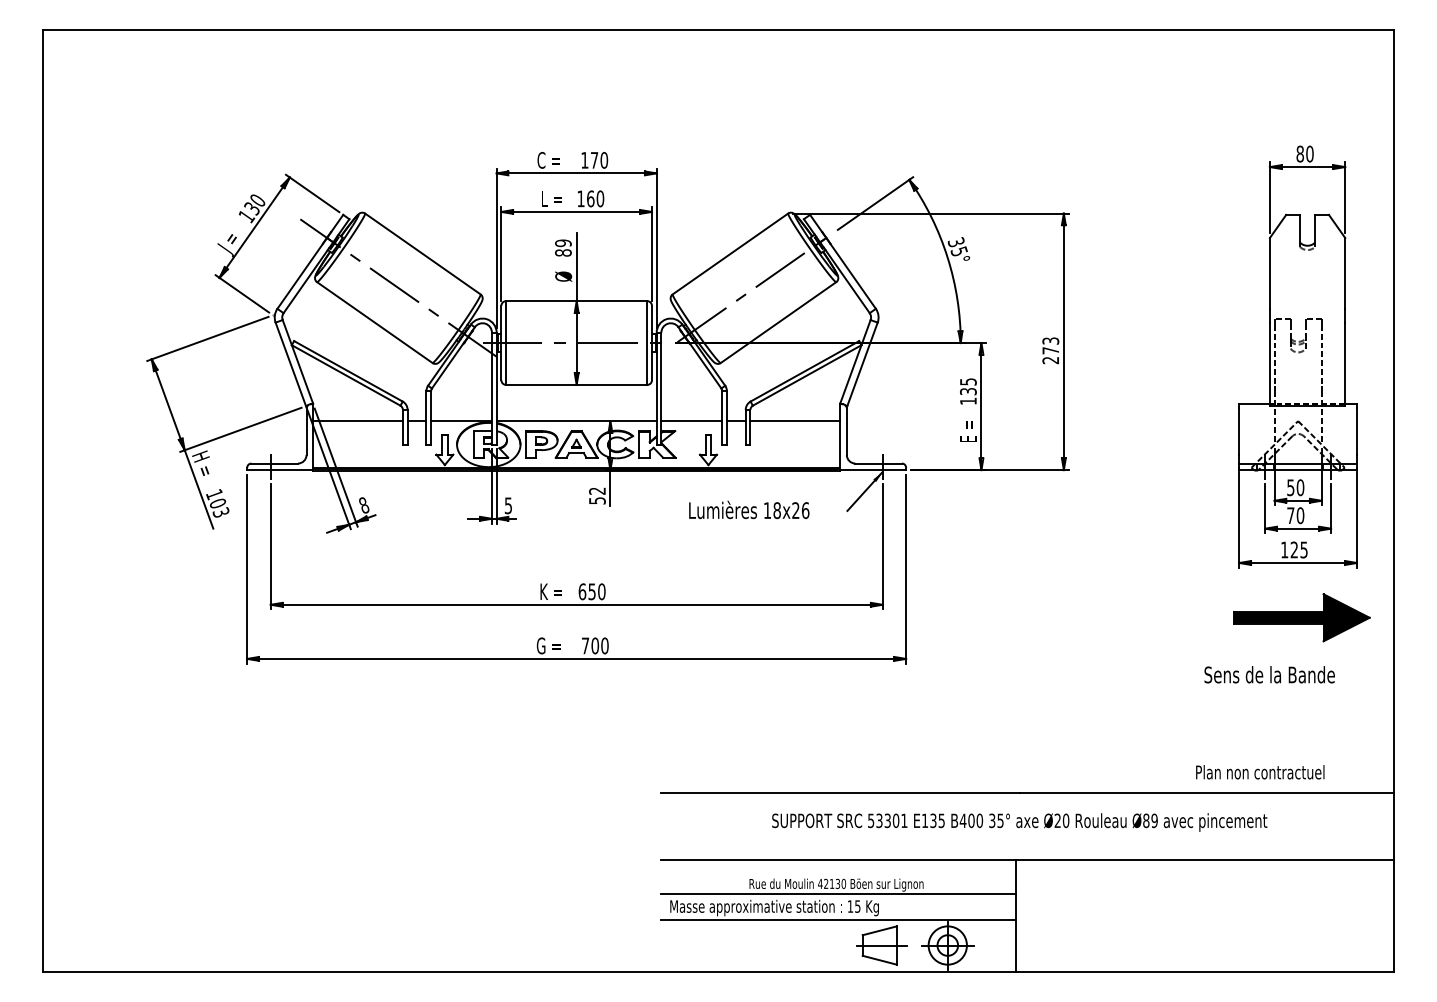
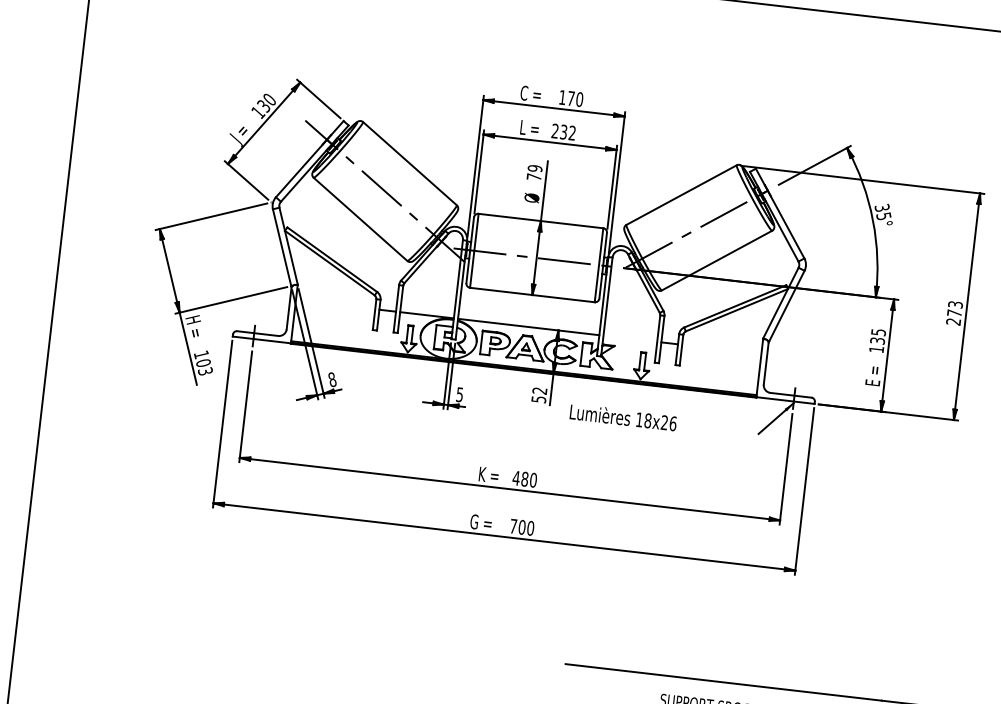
text: (590, 198) -> (563, 131), 160 -> 232
text: (563, 252) -> (534, 176), 89 -> 79
line: (357, 421) -> (335, 304), removed
line: (691, 421) -> (630, 339), removed
line: (795, 421) -> (721, 349), removed
text: (749, 509) -> (623, 417), moved
text: (586, 591) -> (519, 478), 650 -> 480

